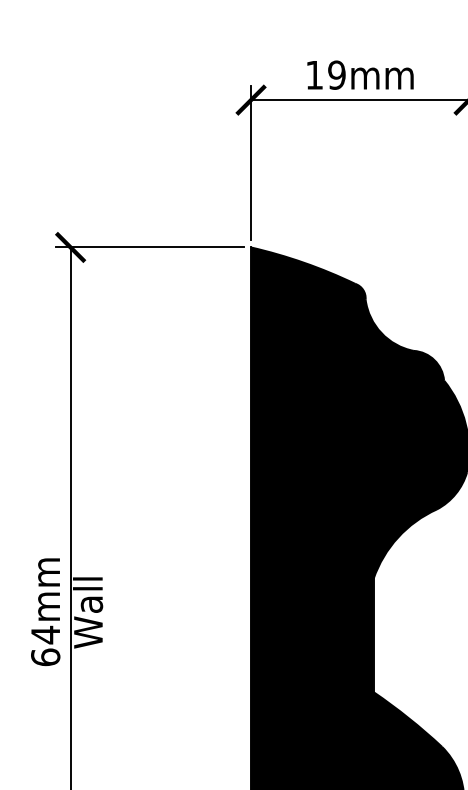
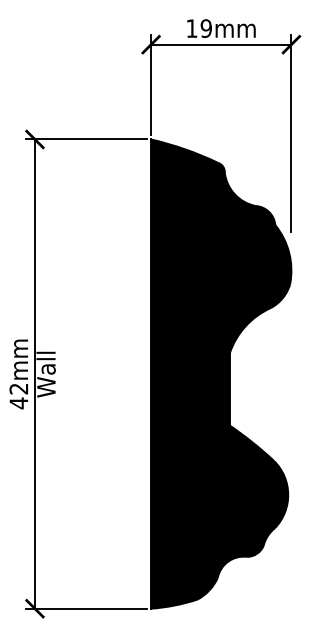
text: (45, 646) -> (18, 396), 64mm -> 42mm

